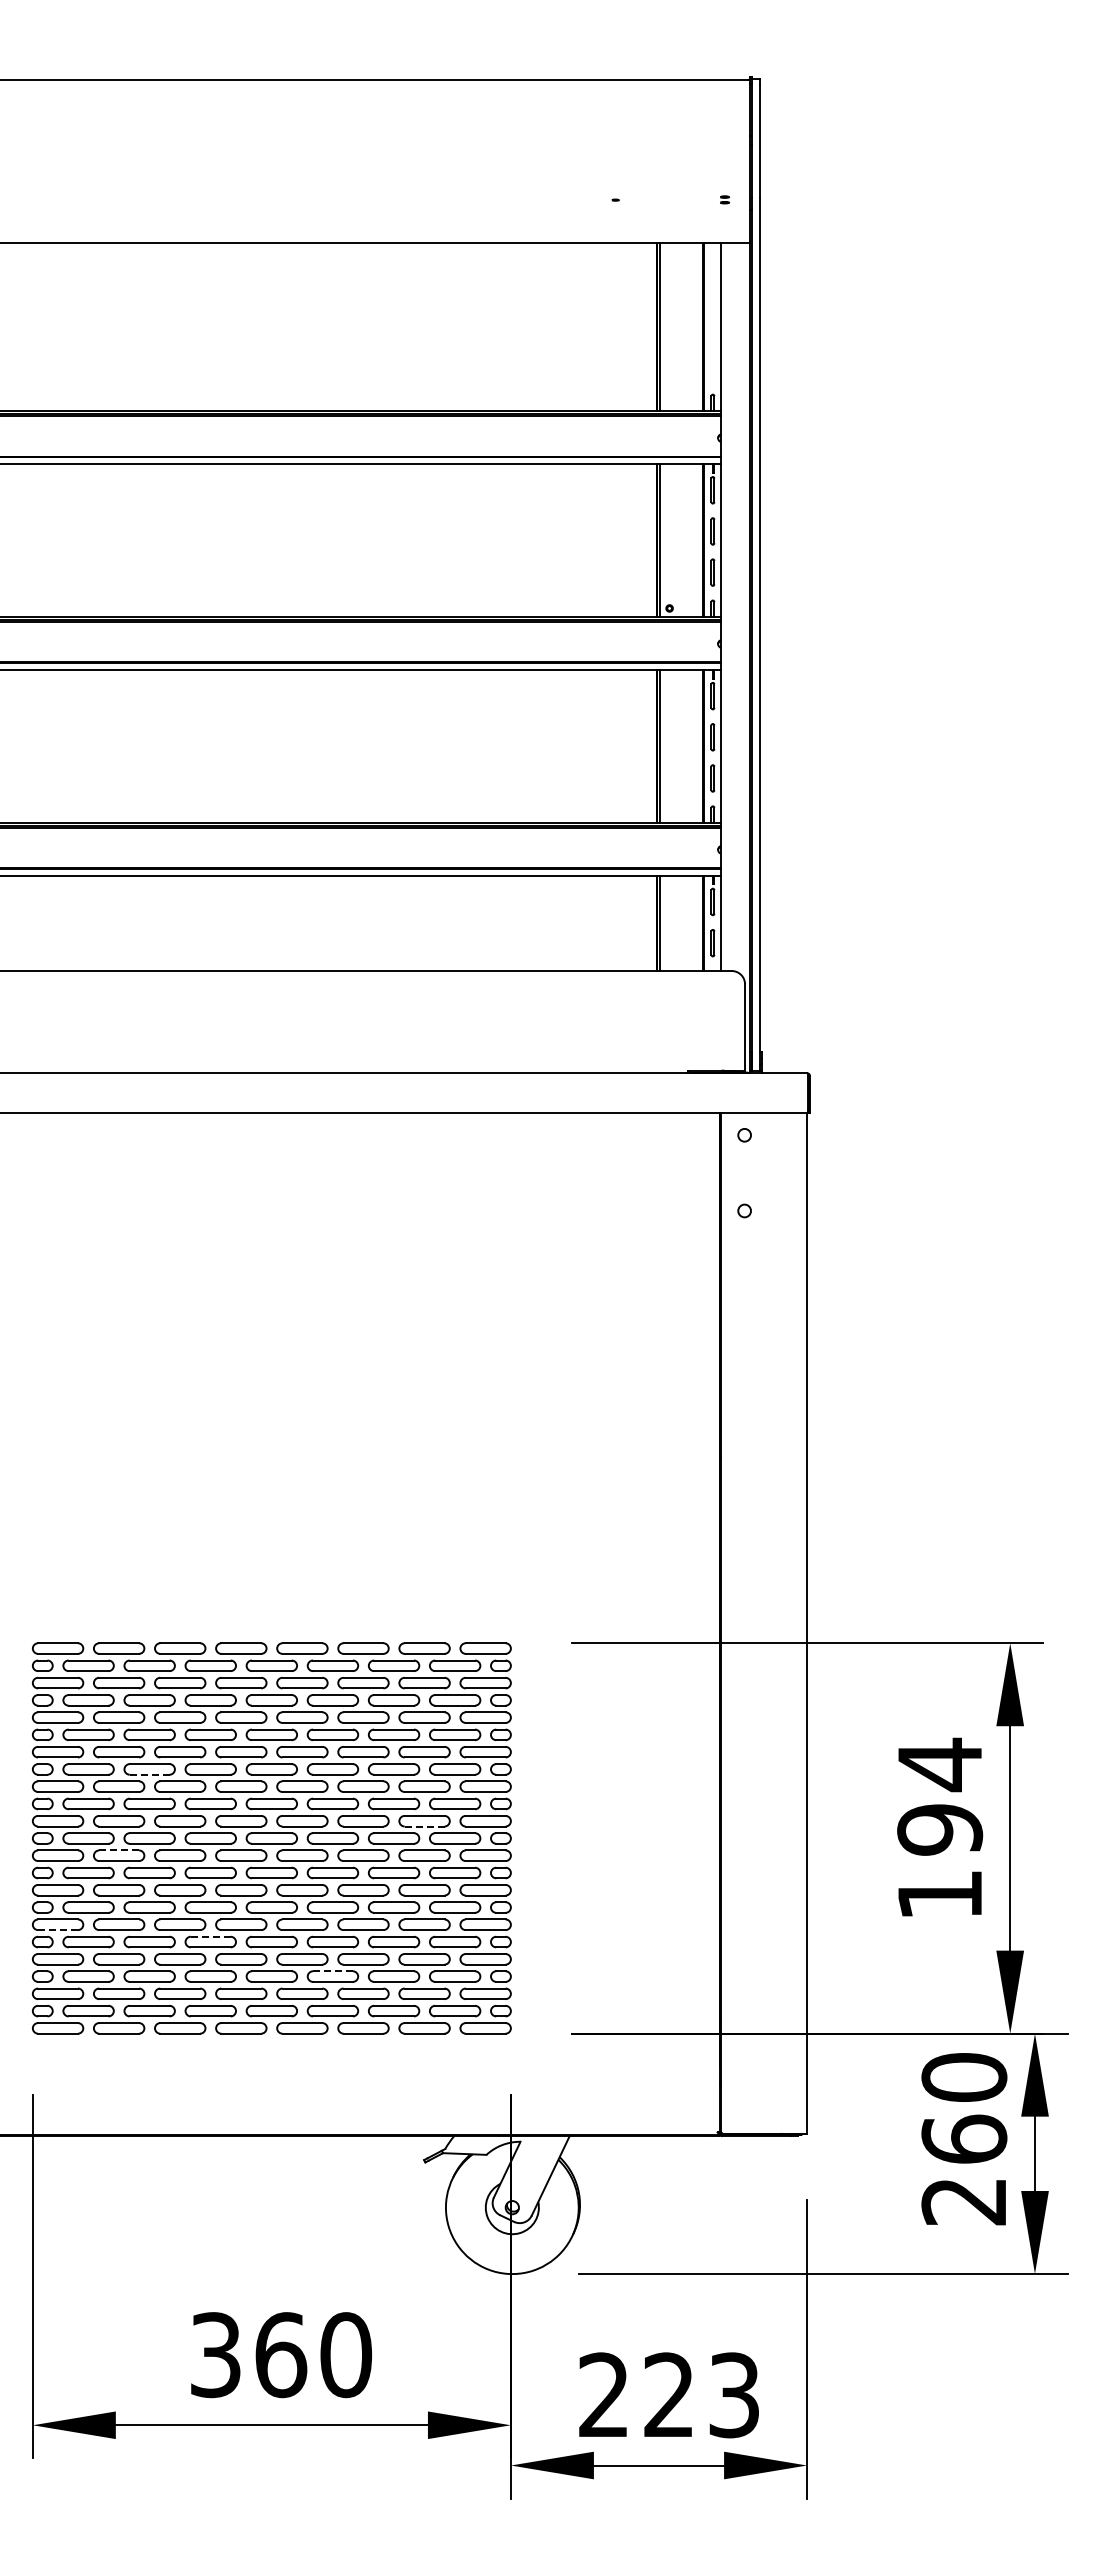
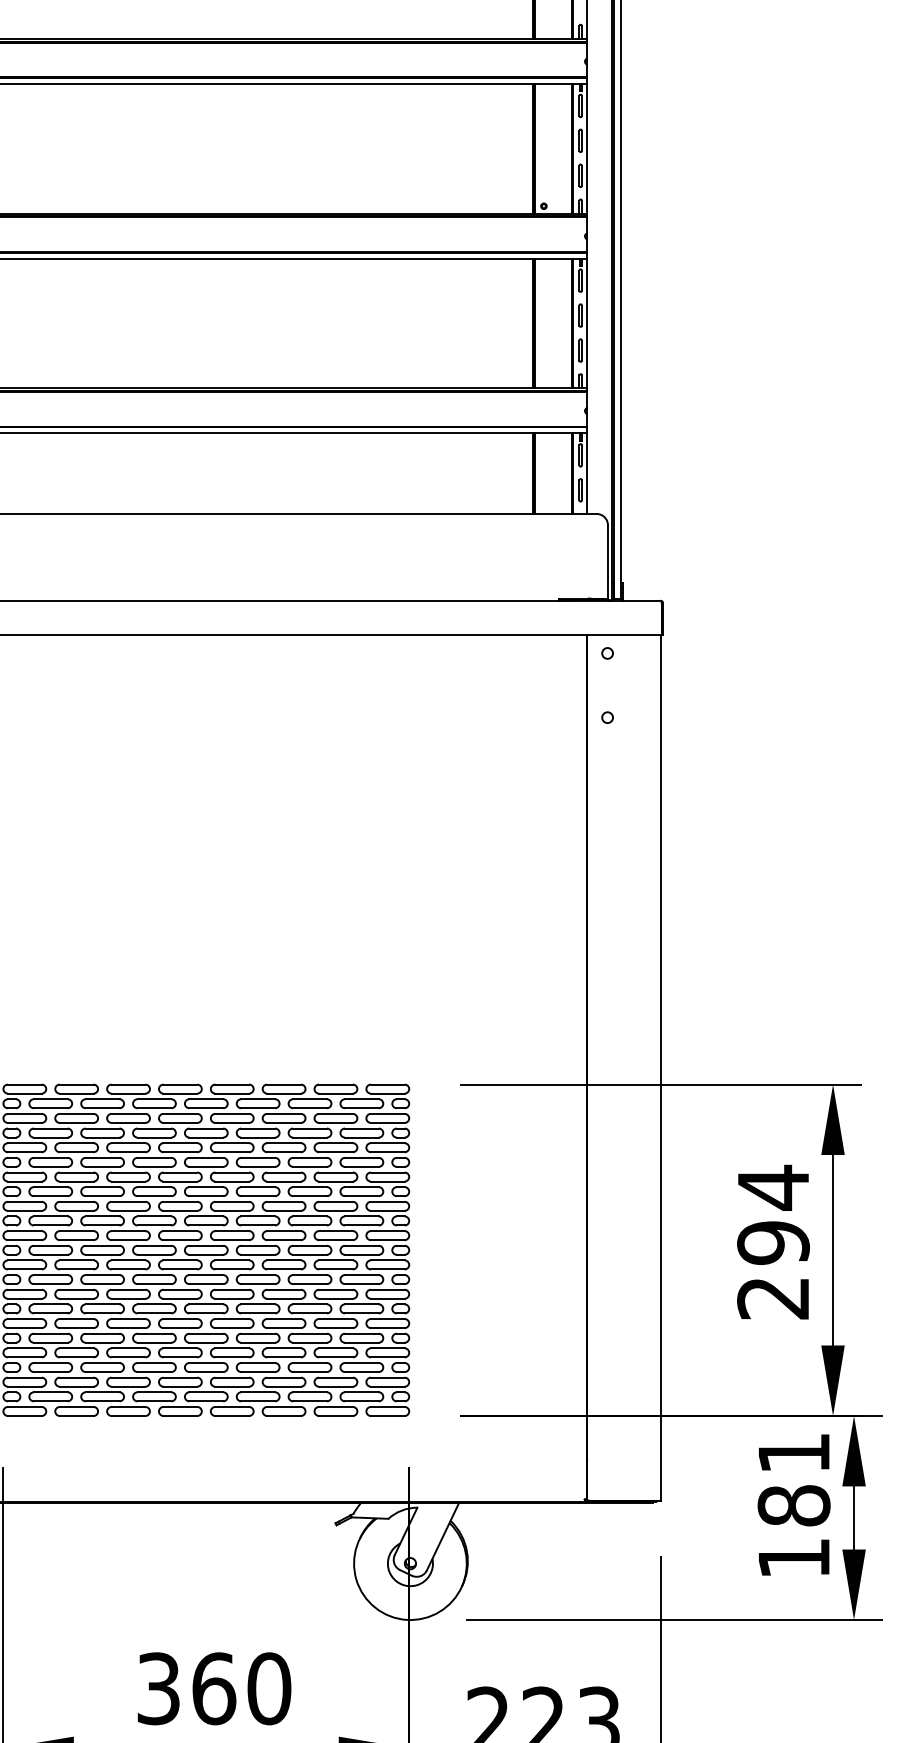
line: (149, 1774) -> (102, 1195), dashed -> solid
line: (424, 1826) -> (335, 1240), dashed -> solid
line: (119, 1850) -> (76, 1260), dashed -> solid
text: (939, 1895) -> (773, 1298), 194 -> 294
line: (58, 1930) -> (25, 1328), dashed -> solid
line: (210, 1936) -> (154, 1333), dashed -> solid
line: (332, 1971) -> (257, 1363), dashed -> solid
text: (964, 2139) -> (794, 1505), 260 -> 181

